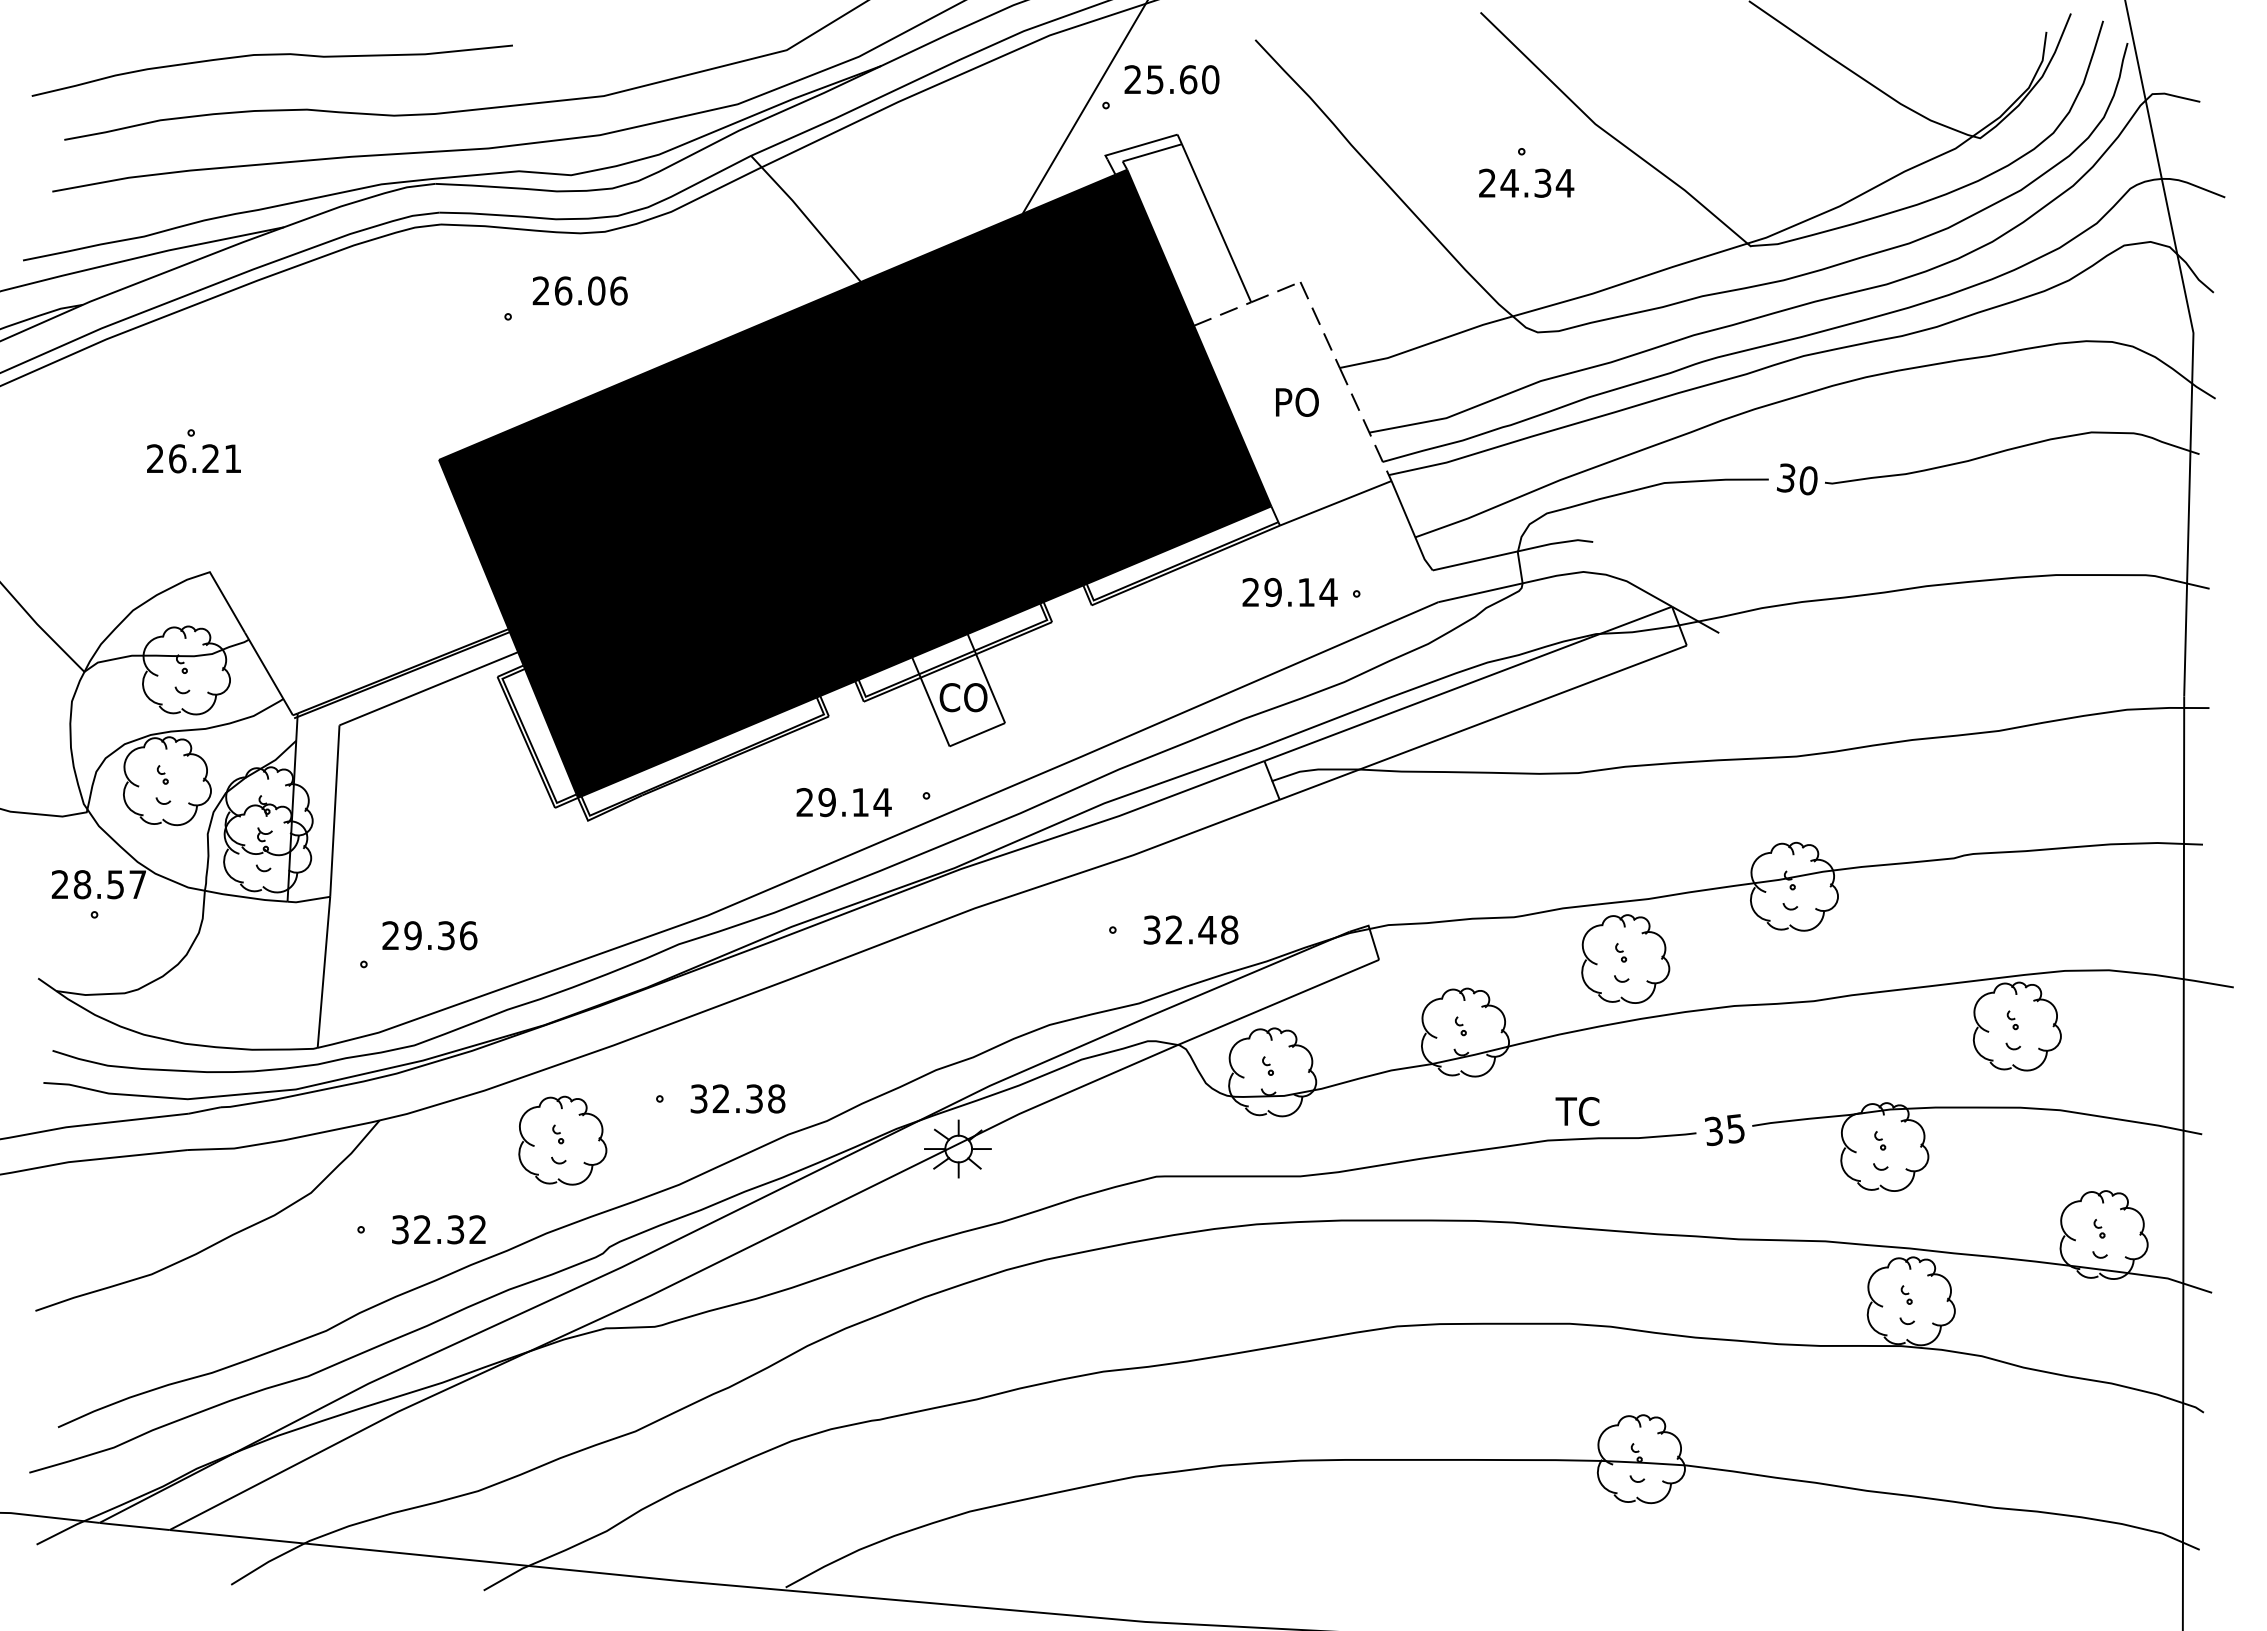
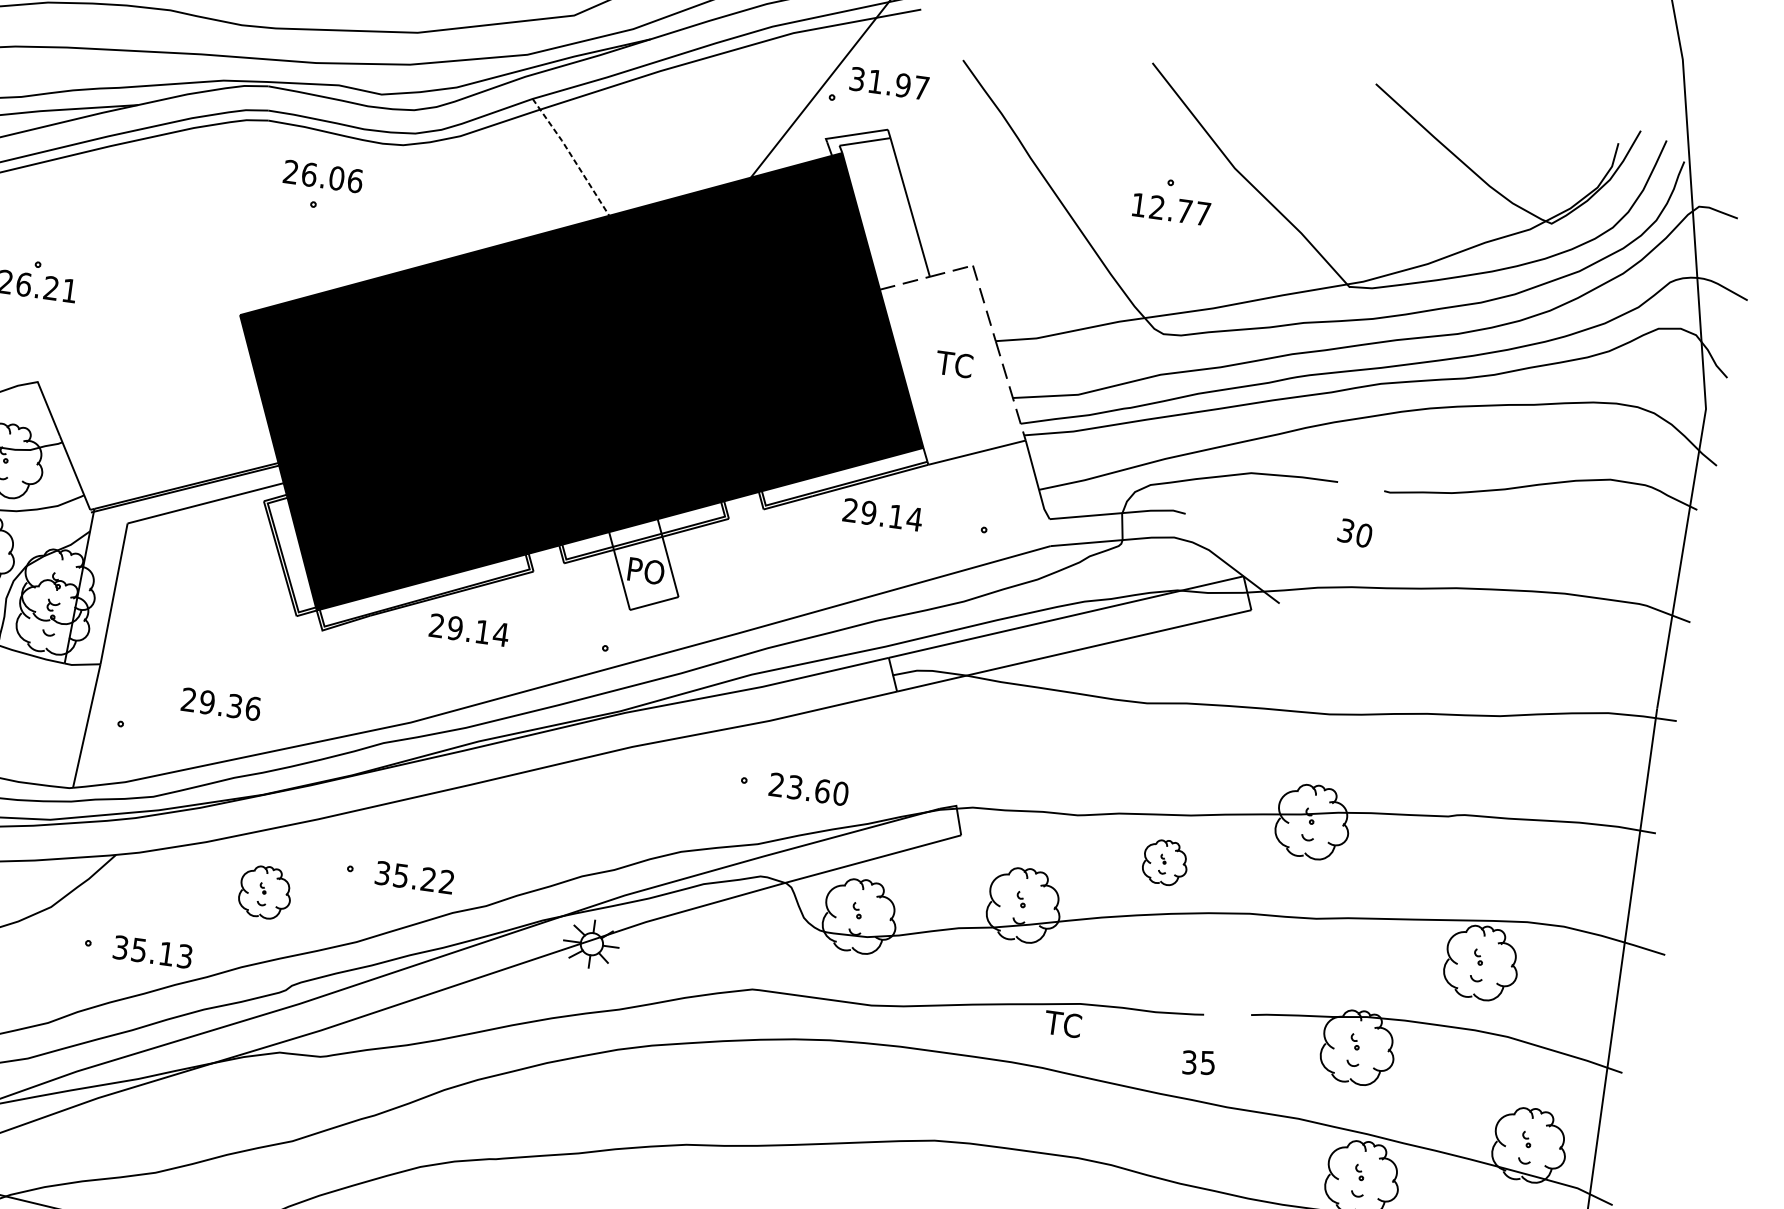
text: (1171, 79) -> (889, 83), 25.60 -> 31.97
text: (1526, 182) -> (1171, 208), 24.34 -> 12.77
line: (807, 218) -> (572, 157), solid -> dashed
text: (579, 290) -> (322, 176), moved
text: (1295, 401) -> (955, 363), PO -> TC
text: (1796, 479) -> (1354, 533), moved
text: (1289, 592) -> (882, 514), moved
text: (963, 697) -> (647, 571), CO -> PO
text: (843, 802) -> (468, 630), moved
text: (1190, 929) -> (808, 788), 32.48 -> 23.60
text: (429, 935) -> (220, 704), moved
part: (1625, 958) -> (1165, 862), size x0.6
text: (748, 1098) -> (423, 878), 32.38 -> 35.22
text: (1577, 1111) -> (1062, 1024), moved
text: (1724, 1130) -> (1198, 1063), moved
part: (562, 1140) -> (265, 892), size x0.7
text: (450, 1229) -> (162, 953), 32.32 -> 35.13

